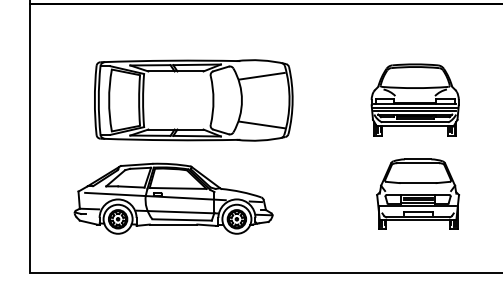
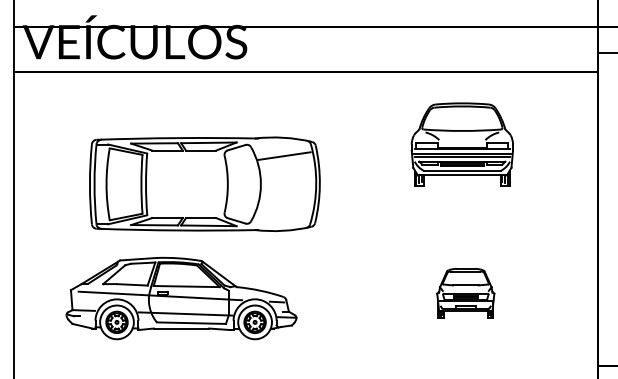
part: (414, 99) -> (461, 144), moved
line: (262, 124) -> (284, 212), removed
part: (417, 193) -> (465, 292), size x0.6

